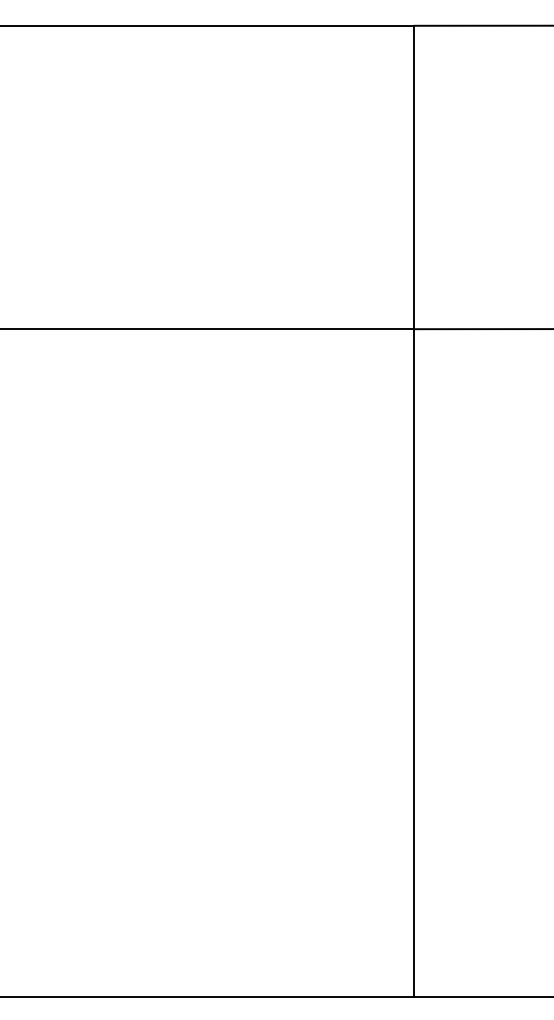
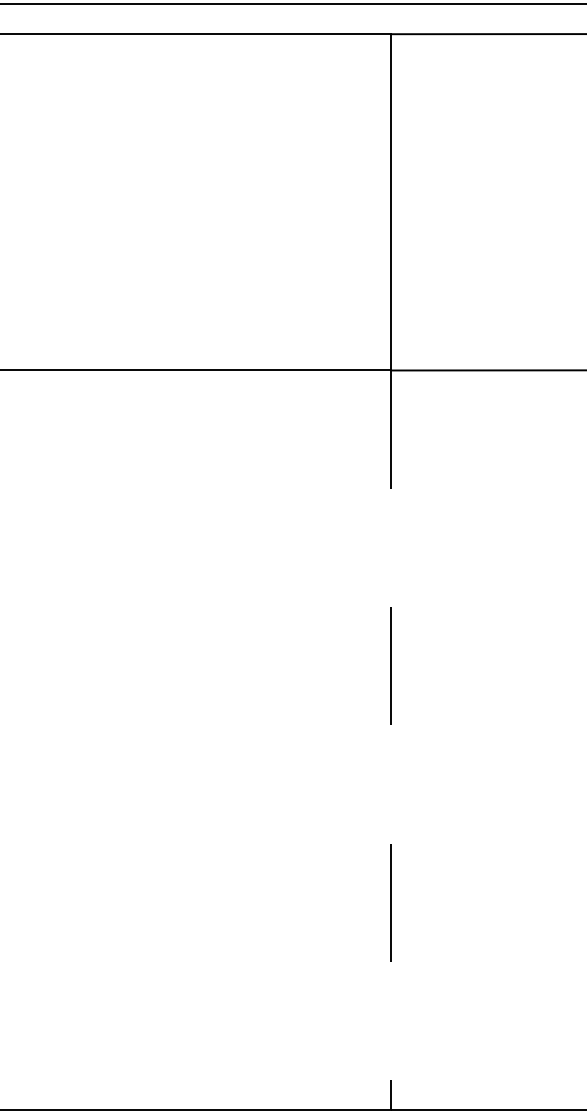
line: (413, 662) -> (390, 739), solid -> dashed

